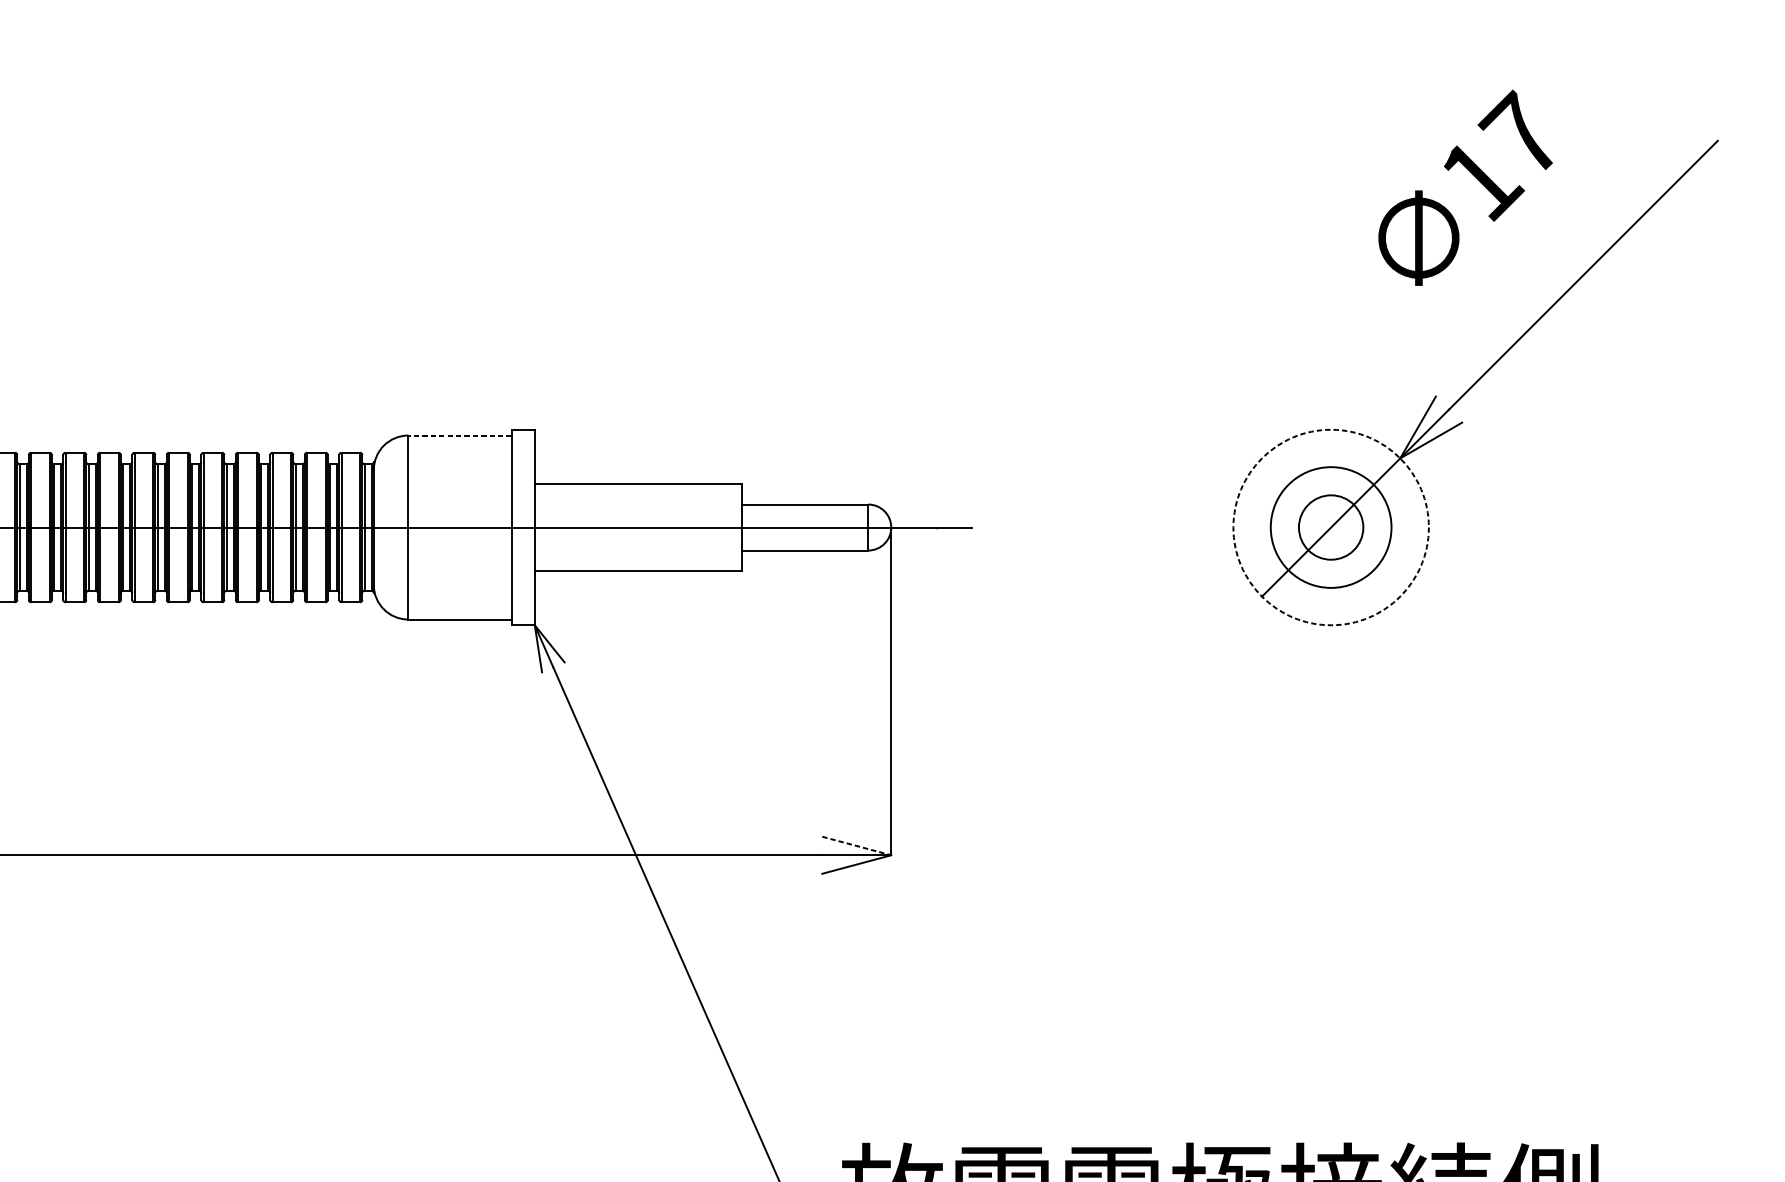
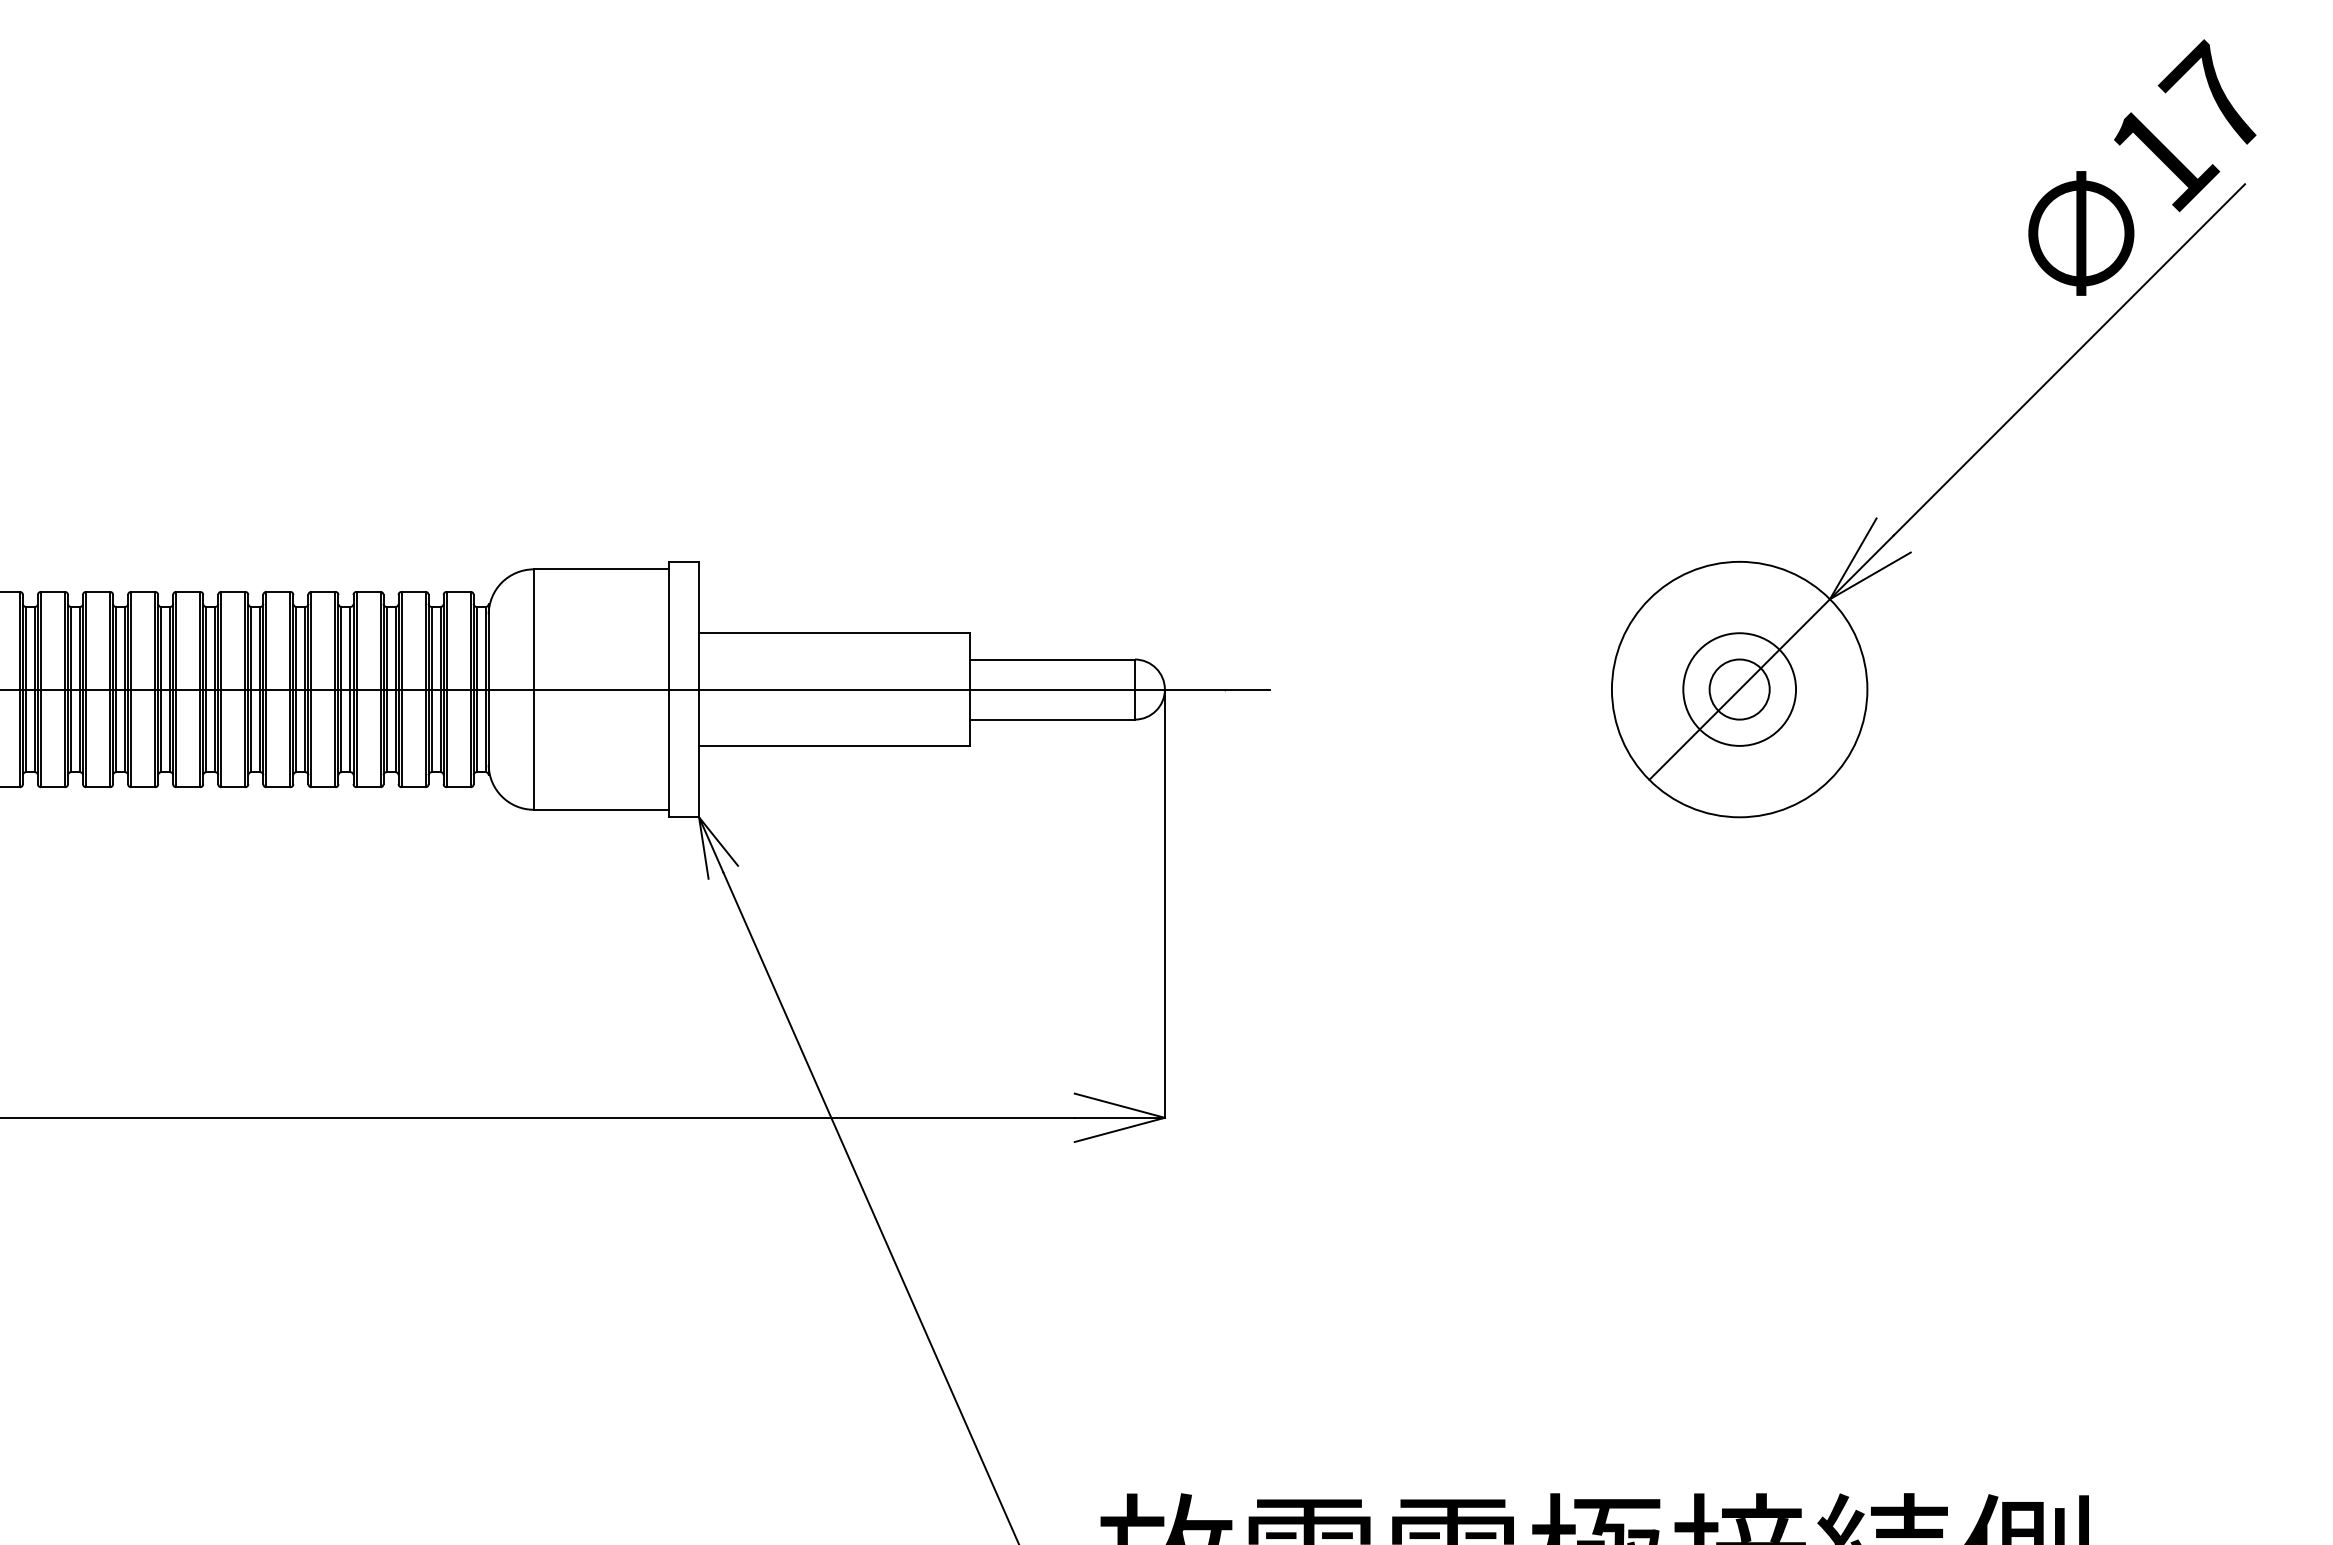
text: (1465, 187) -> (2142, 167), moved
line: (460, 435) -> (601, 569), dashed -> solid
circle: (1331, 527) -> (1739, 689), dashed -> solid
circle: (1331, 527) -> (1739, 689), size x0.71
circle: (1331, 527) -> (1739, 689), size x0.71
line: (856, 845) -> (1119, 1105), dashed -> solid

